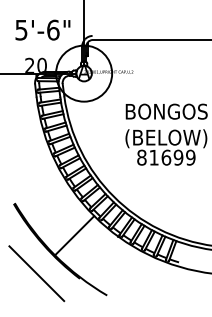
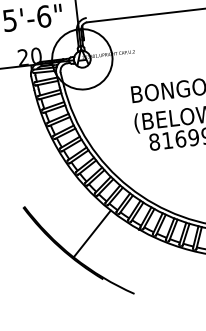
line: (36, 273) -> (56, 279), removed

